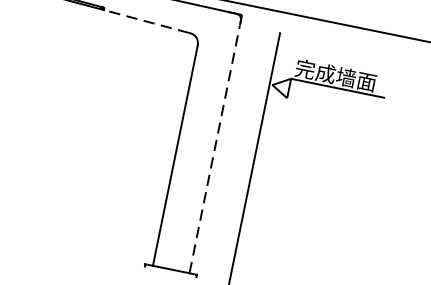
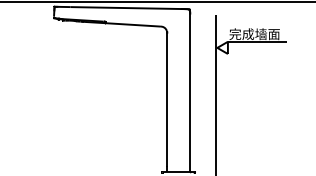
line: (145, 20) -> (132, 24), dashed -> solid
line: (215, 148) -> (190, 93), dashed -> solid

